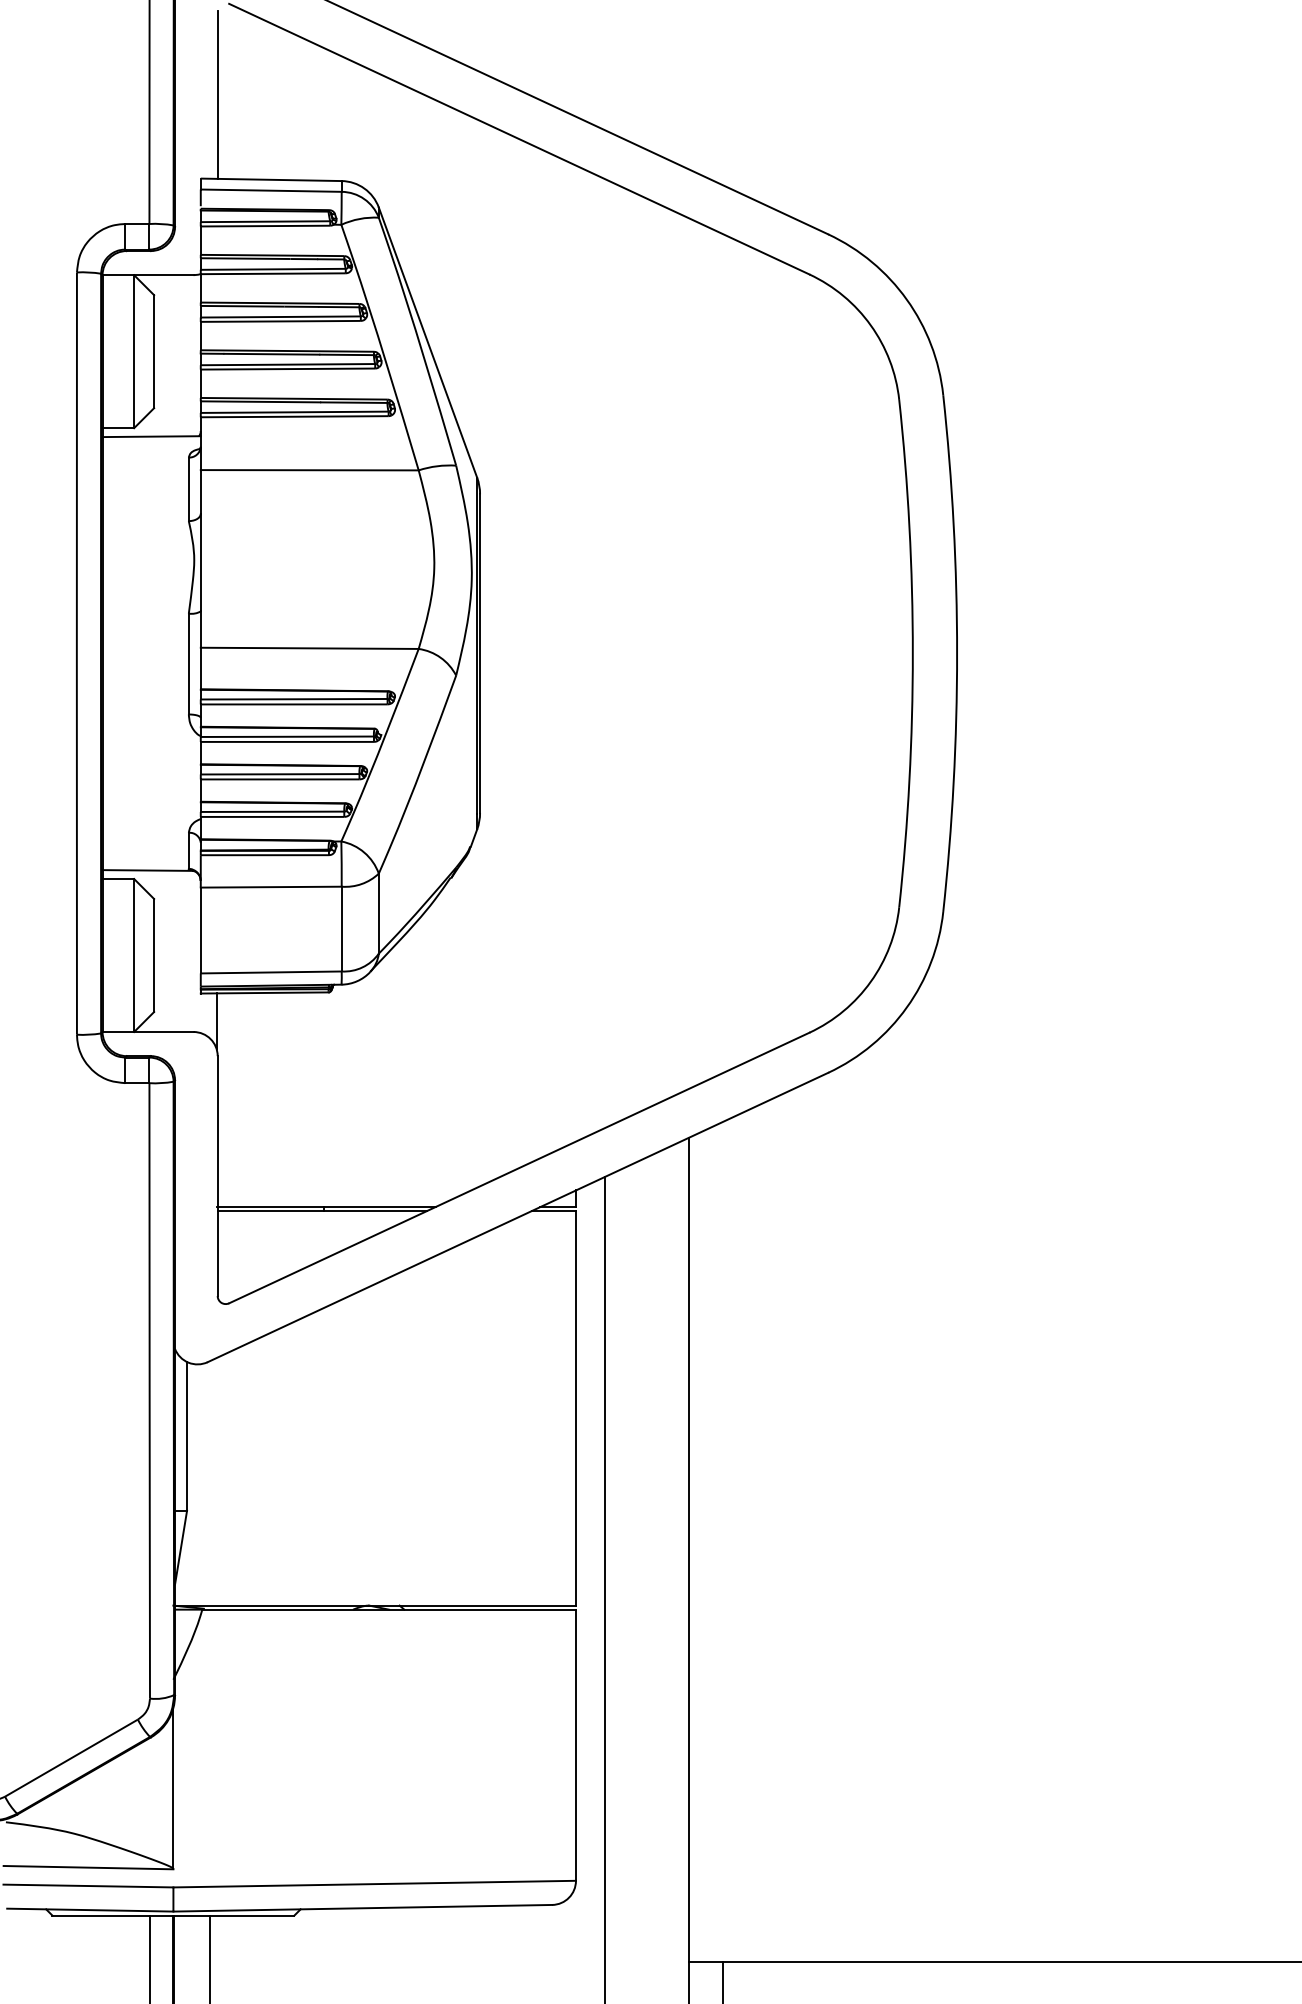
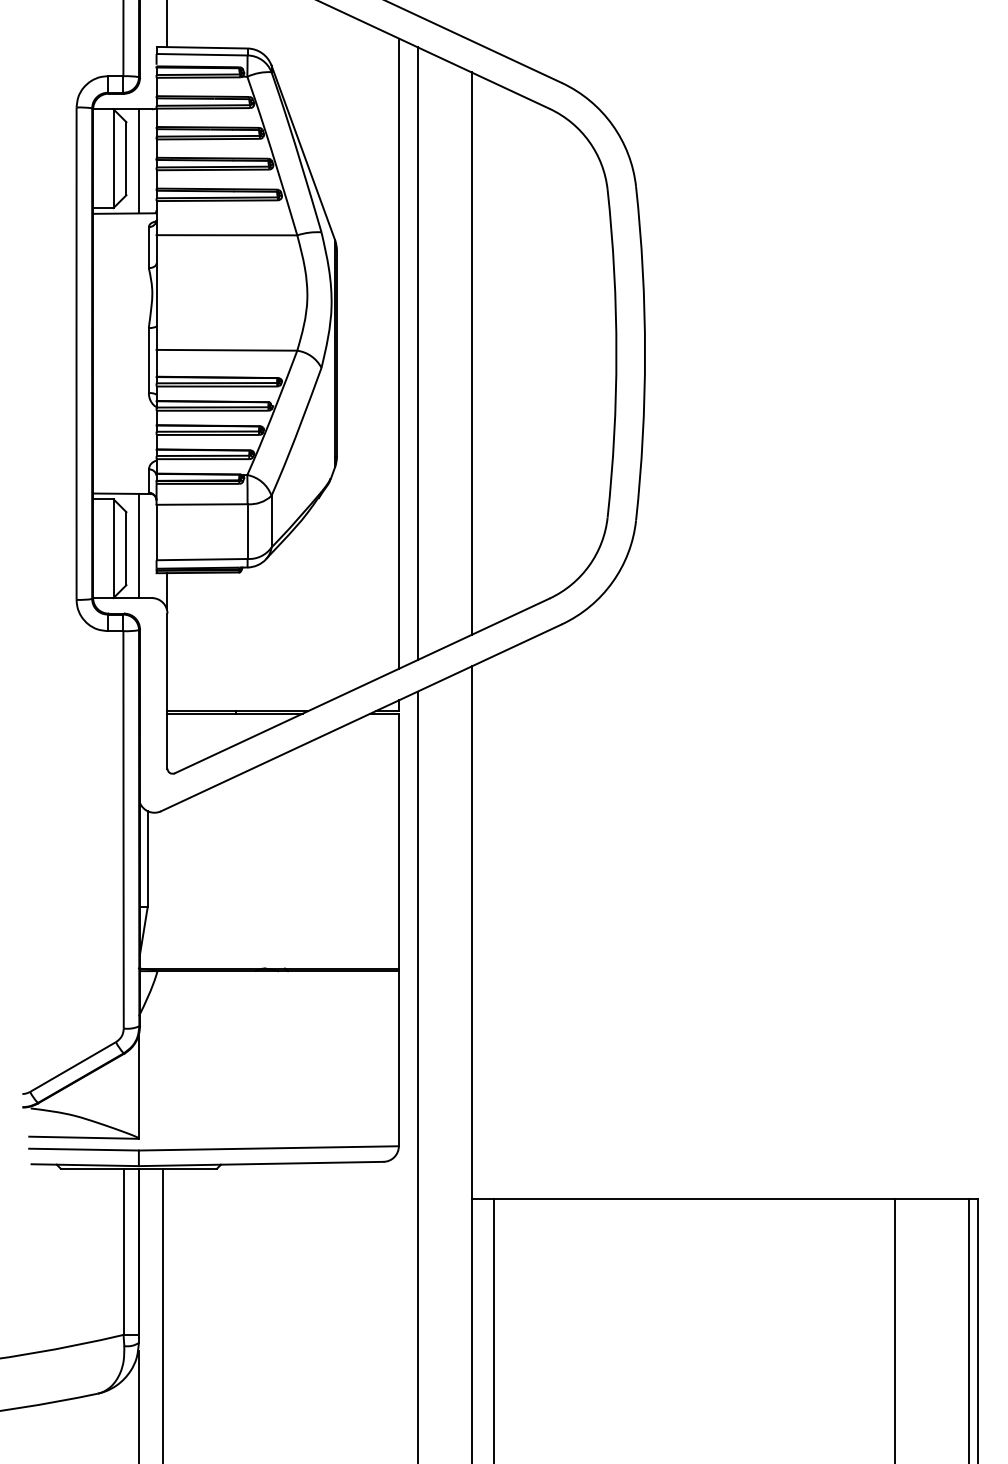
line: (172, 356) -> (138, 161), added
line: (575, 653) -> (398, 353), added
line: (604, 653) -> (417, 353), added
line: (688, 653) -> (471, 353), added
line: (172, 950) -> (138, 545), added

